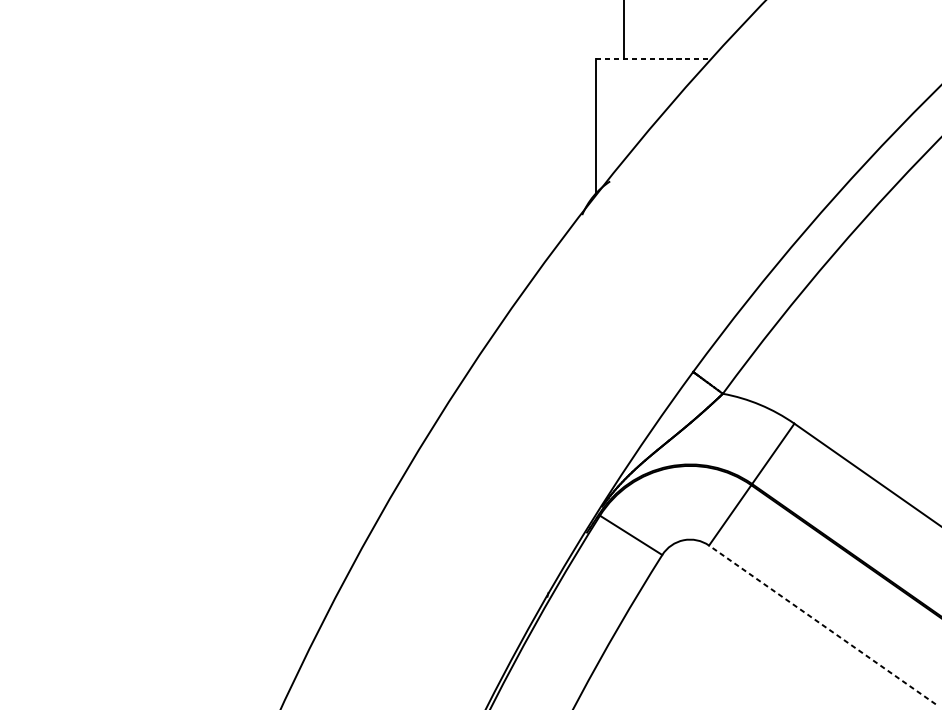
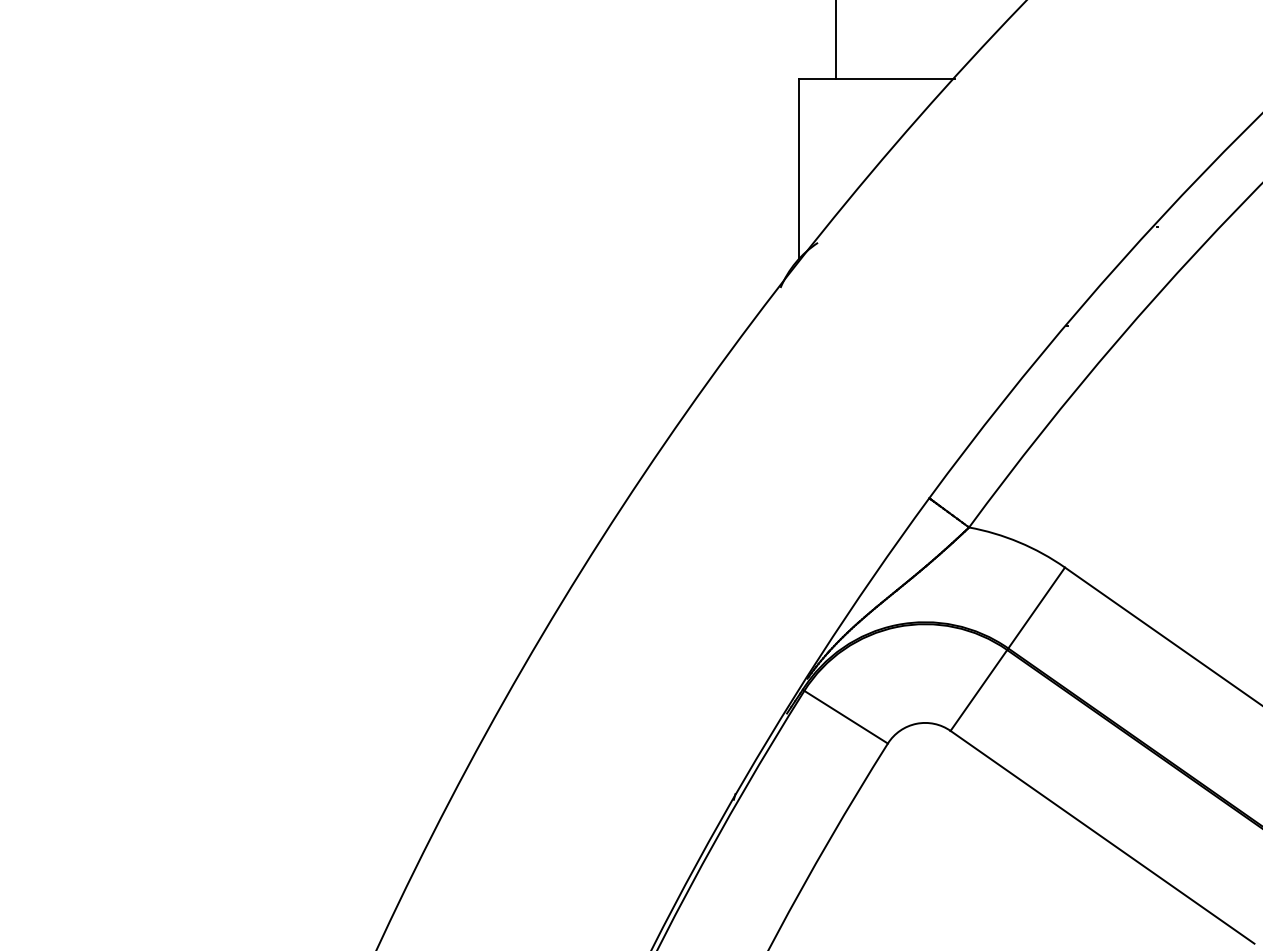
line: (654, 58) -> (877, 78), dashed -> solid
line: (822, 625) -> (1102, 837), dashed -> solid

